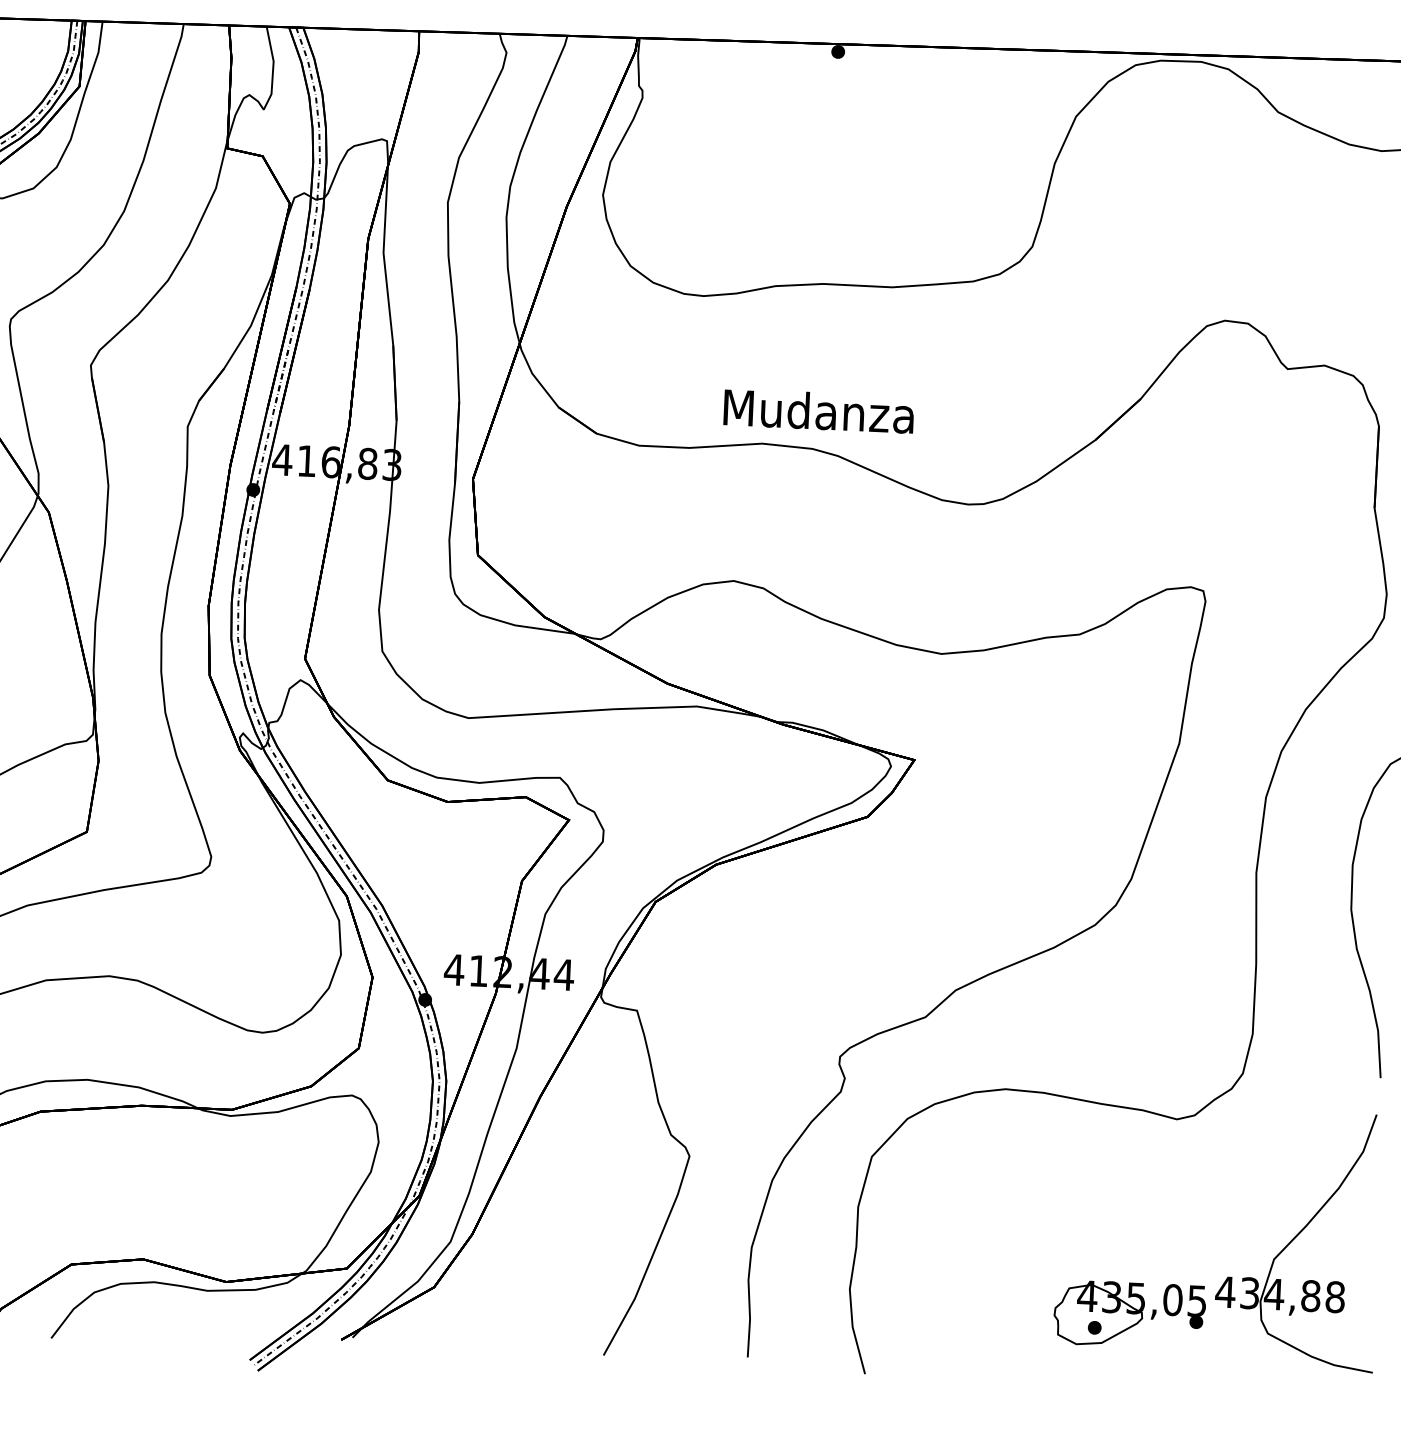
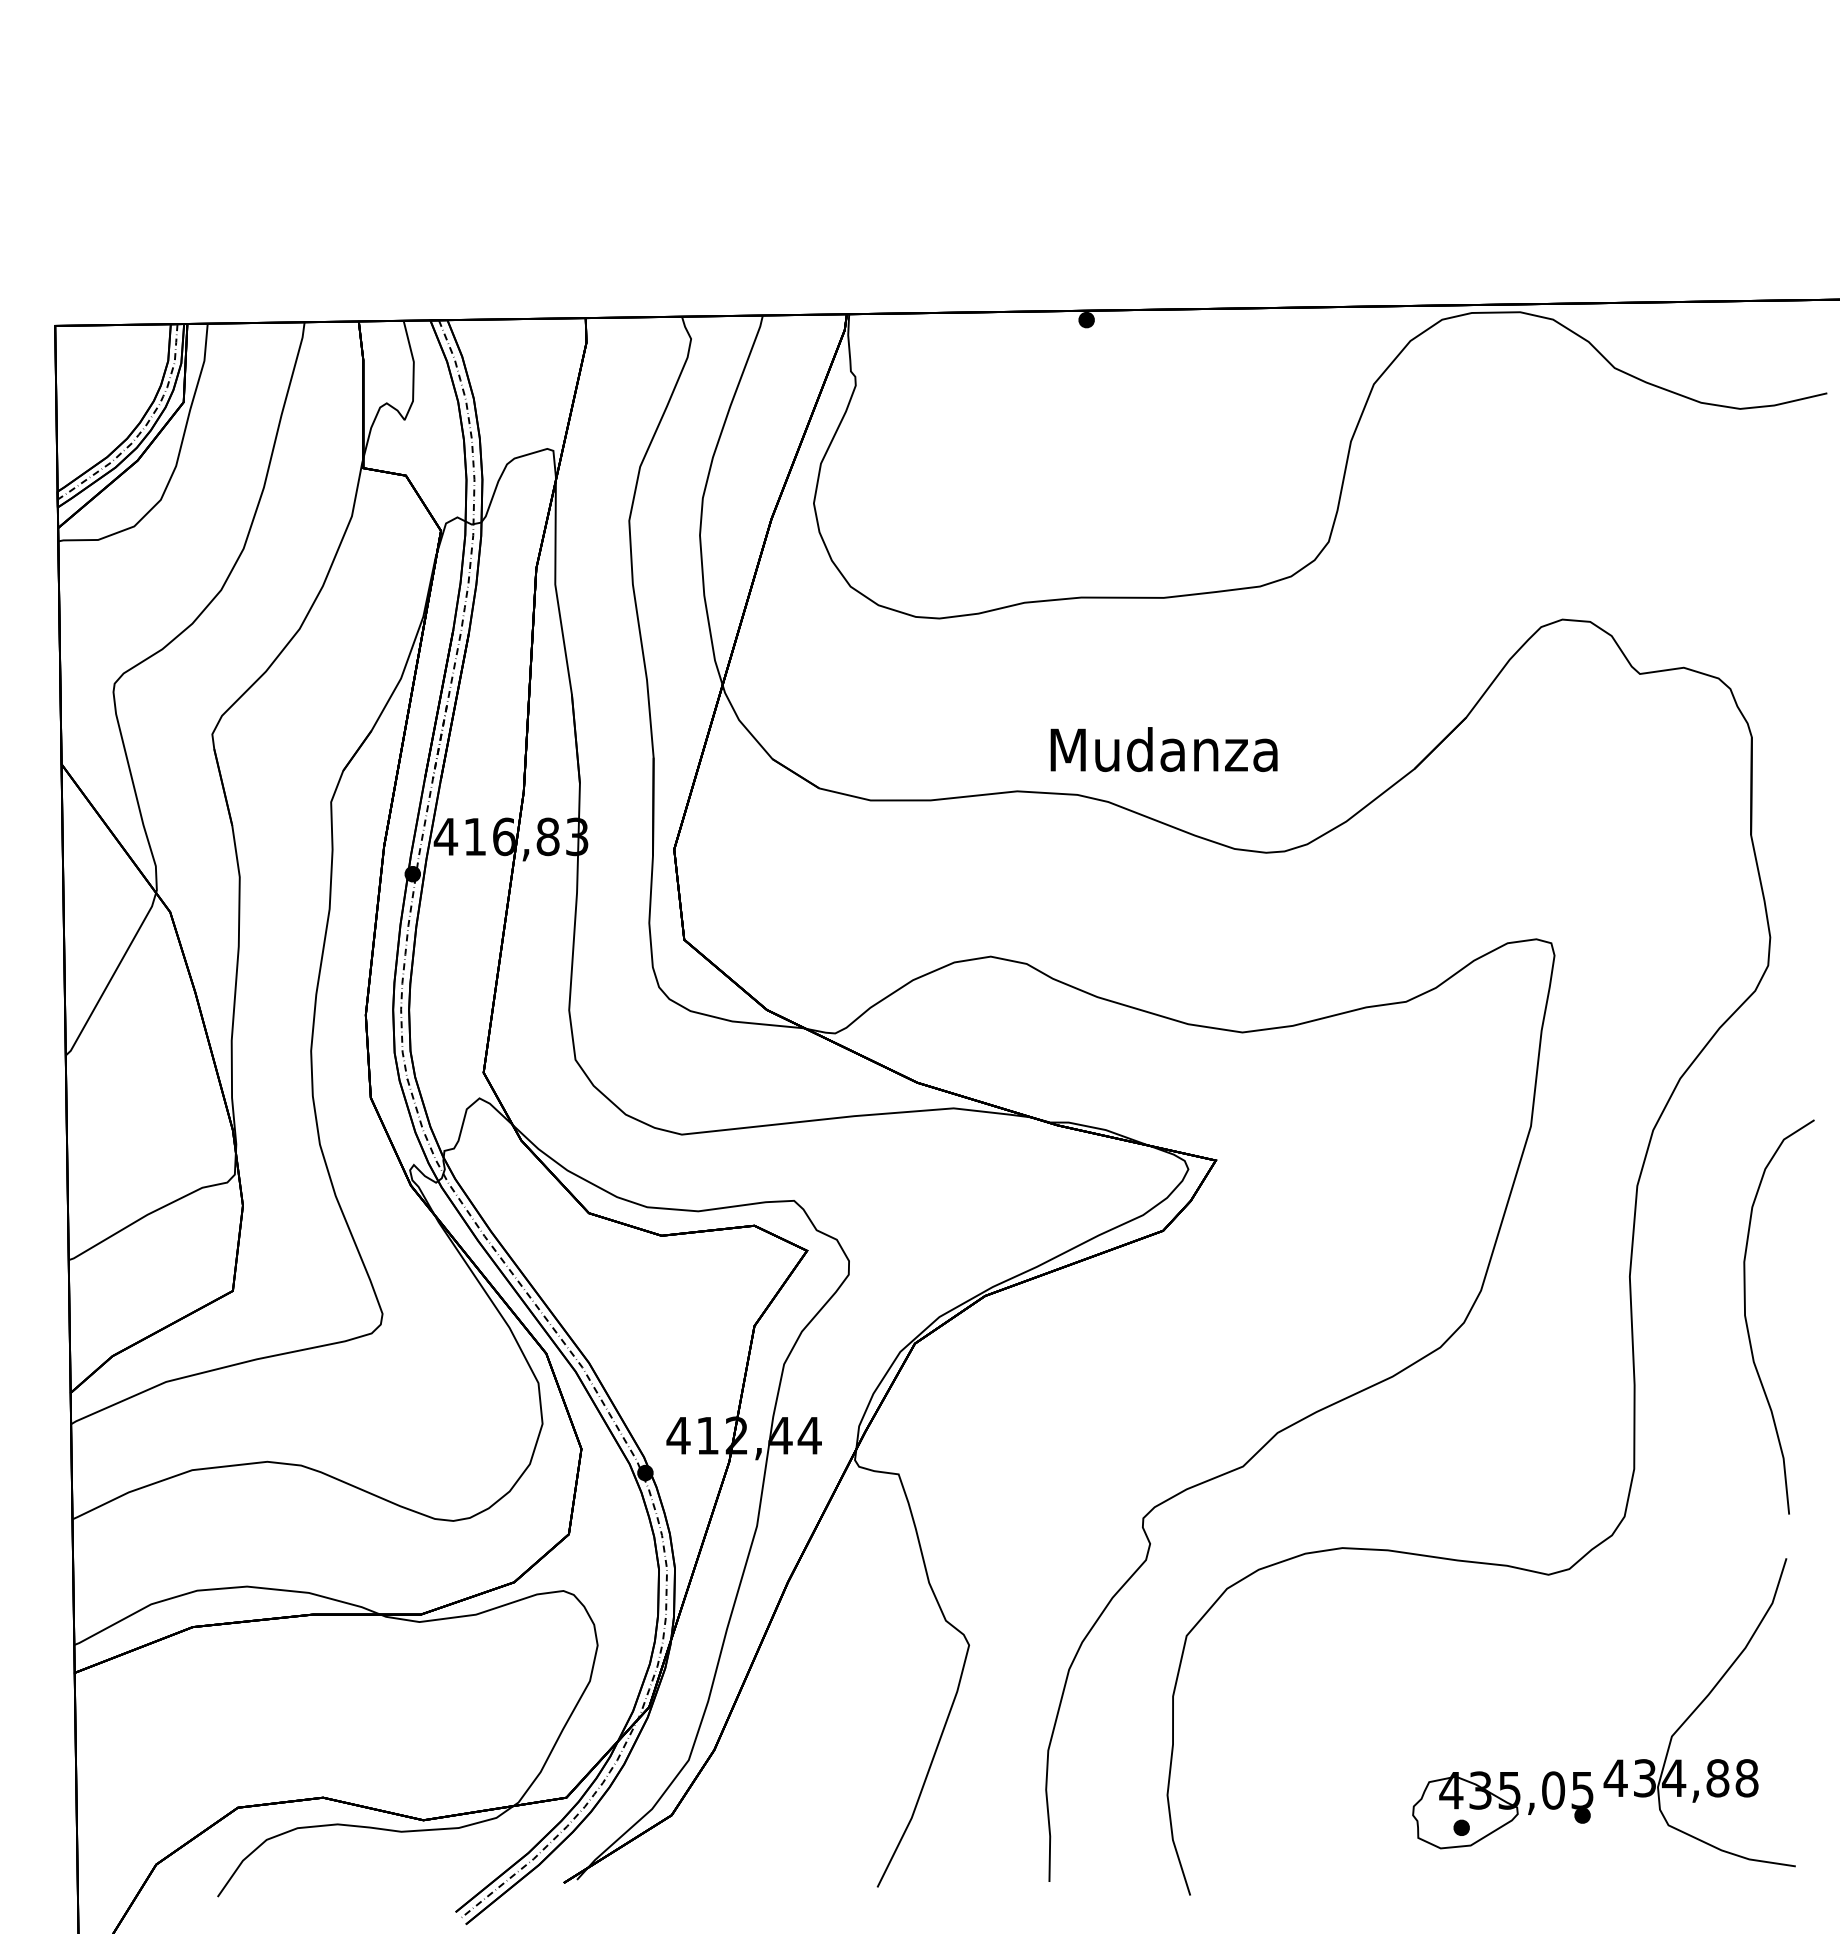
text: (818, 411) -> (1163, 749), moved

